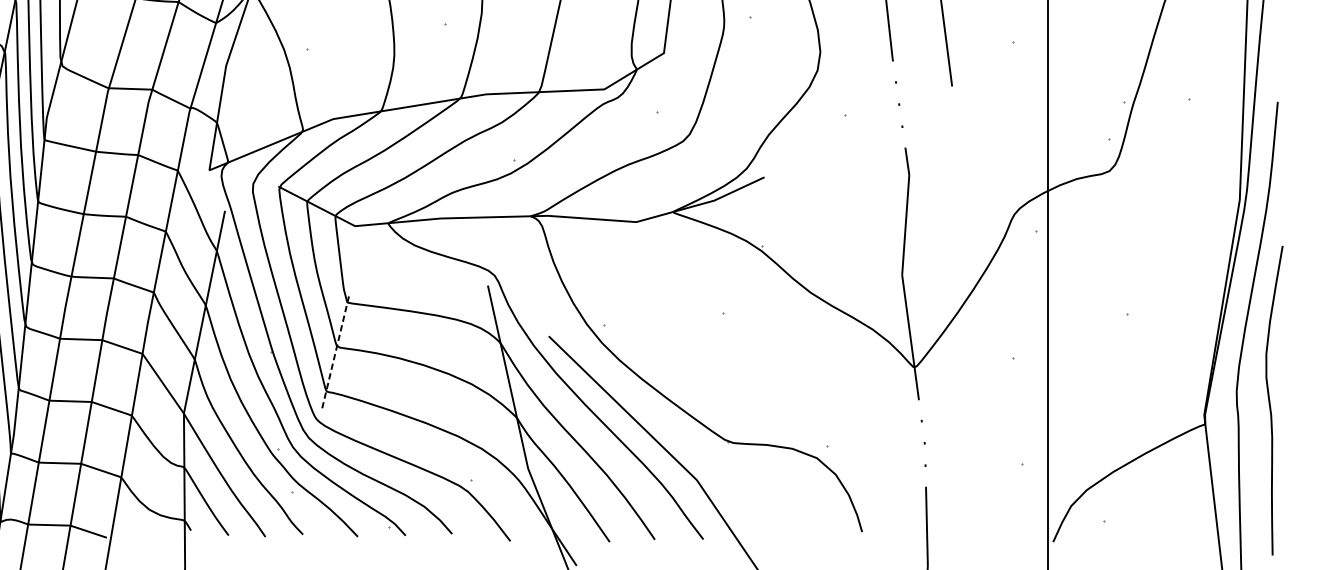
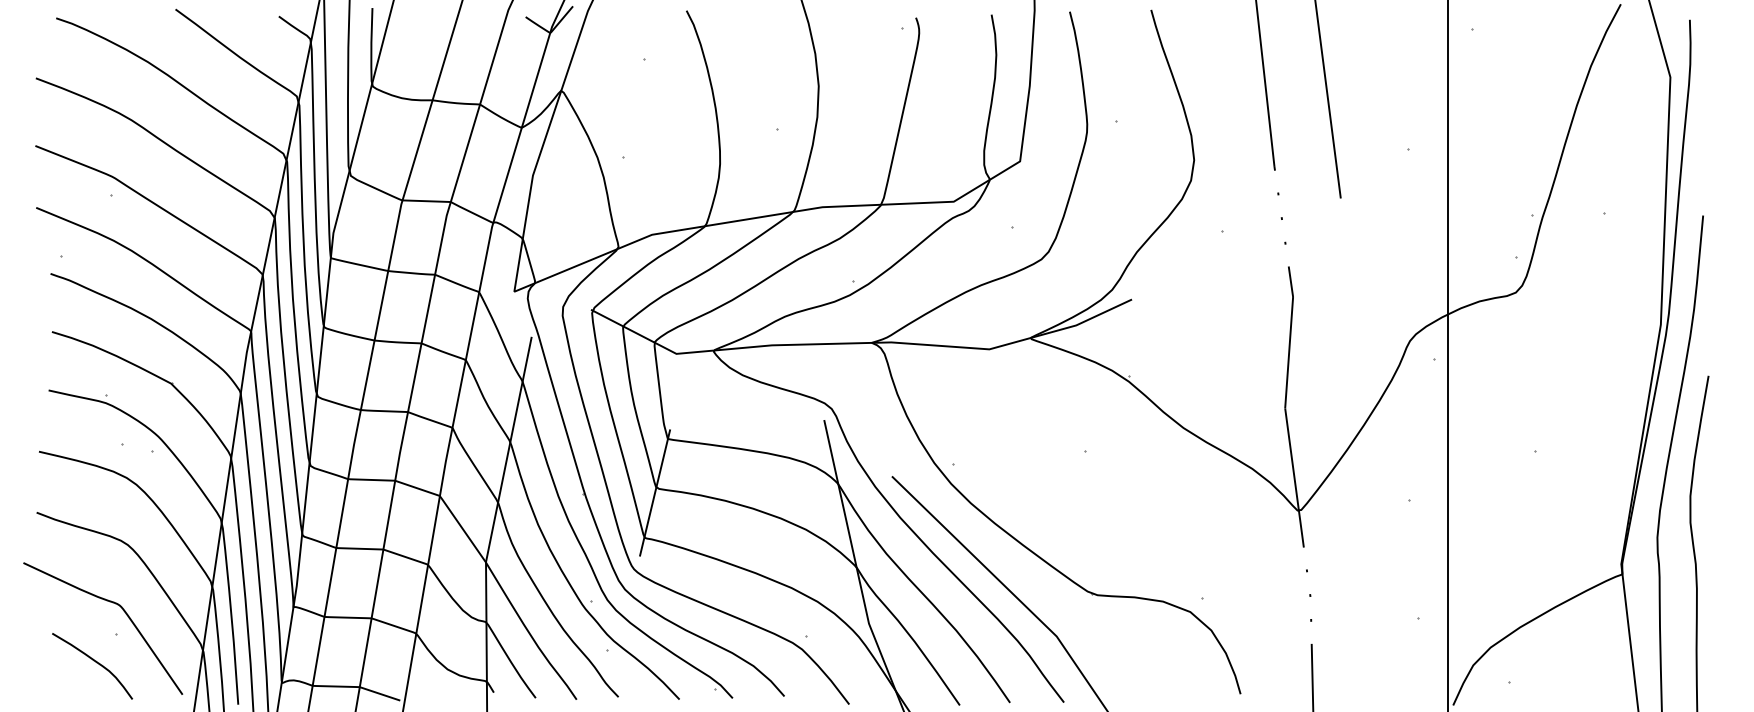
line: (336, 350) -> (655, 492), dashed -> solid

